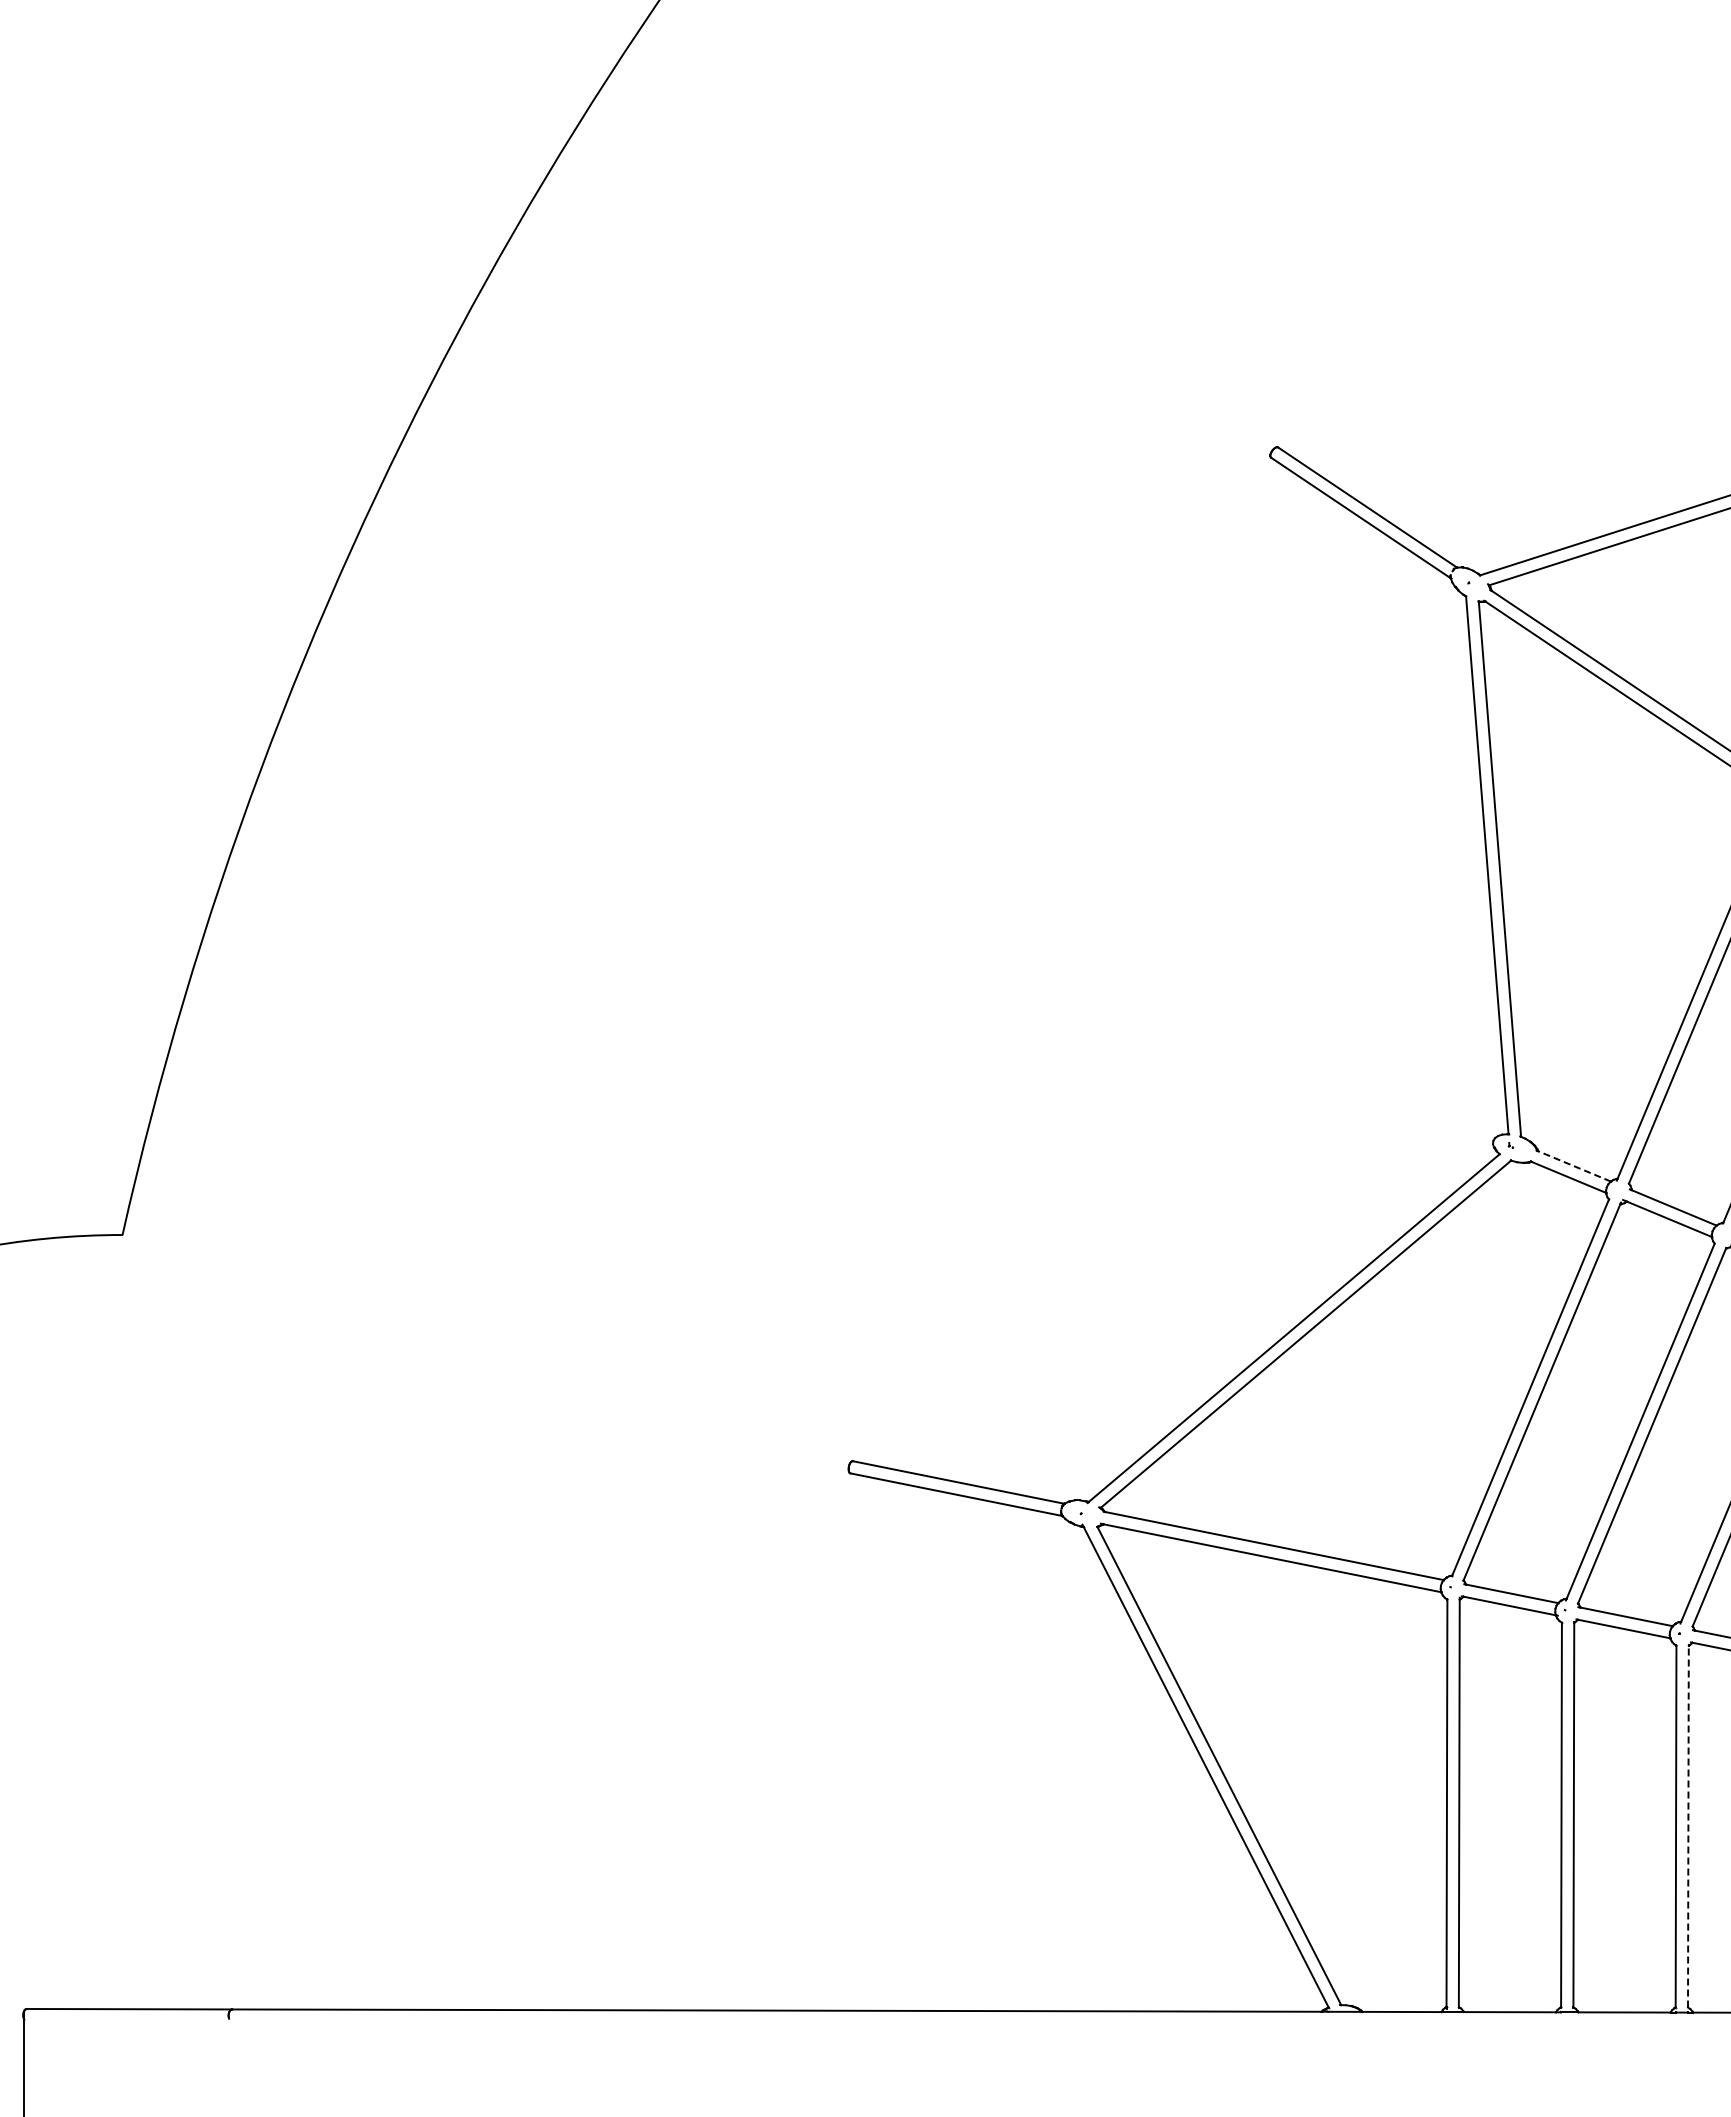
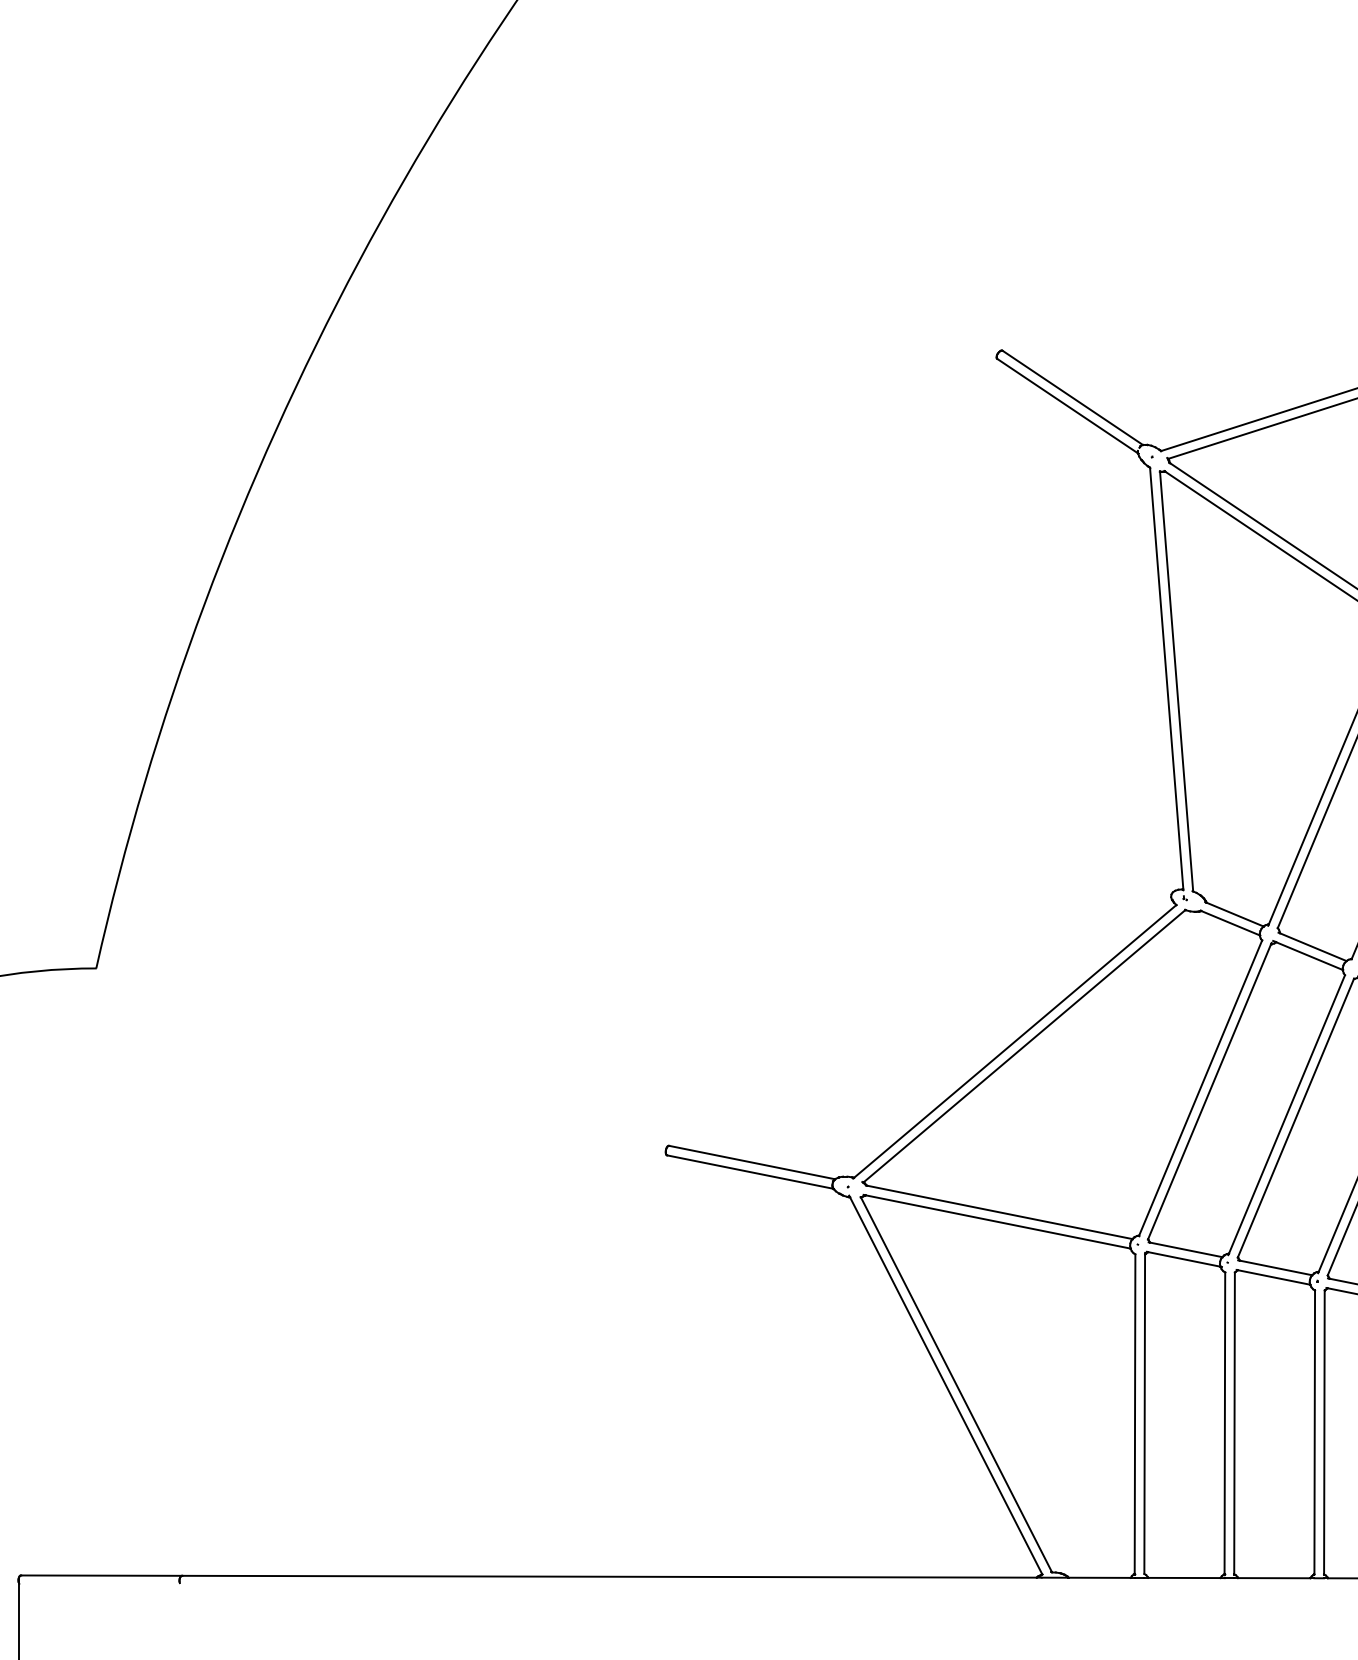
line: (1574, 1166) -> (1235, 914), dashed -> solid
line: (1688, 1826) -> (1324, 1432), dashed -> solid

